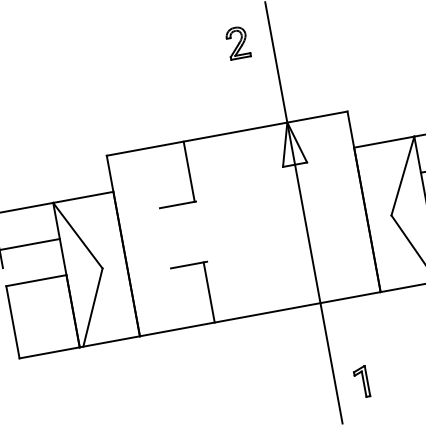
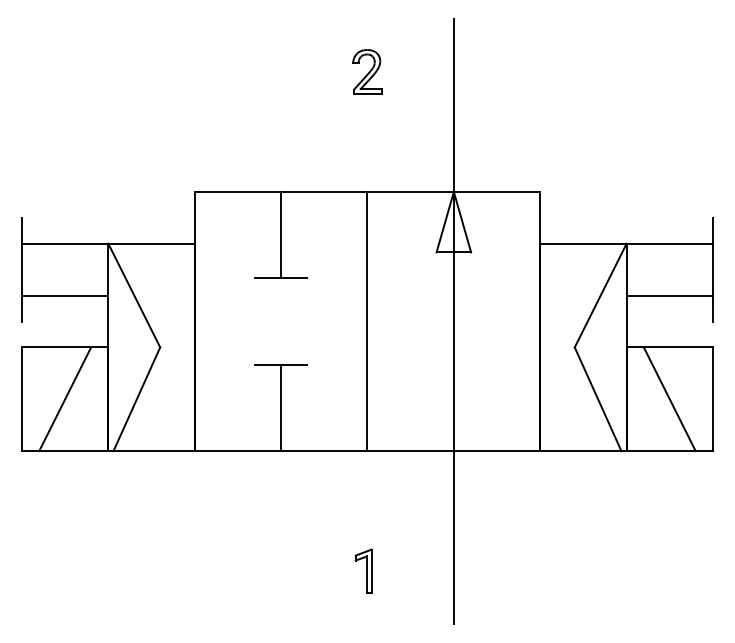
part: (237, 42) -> (367, 71), moved
line: (189, 171) -> (281, 234), moved
line: (243, 223) -> (367, 321), added
line: (209, 292) -> (281, 407), moved
line: (43, 316) -> (65, 399), added
part: (361, 381) -> (363, 570), moved

